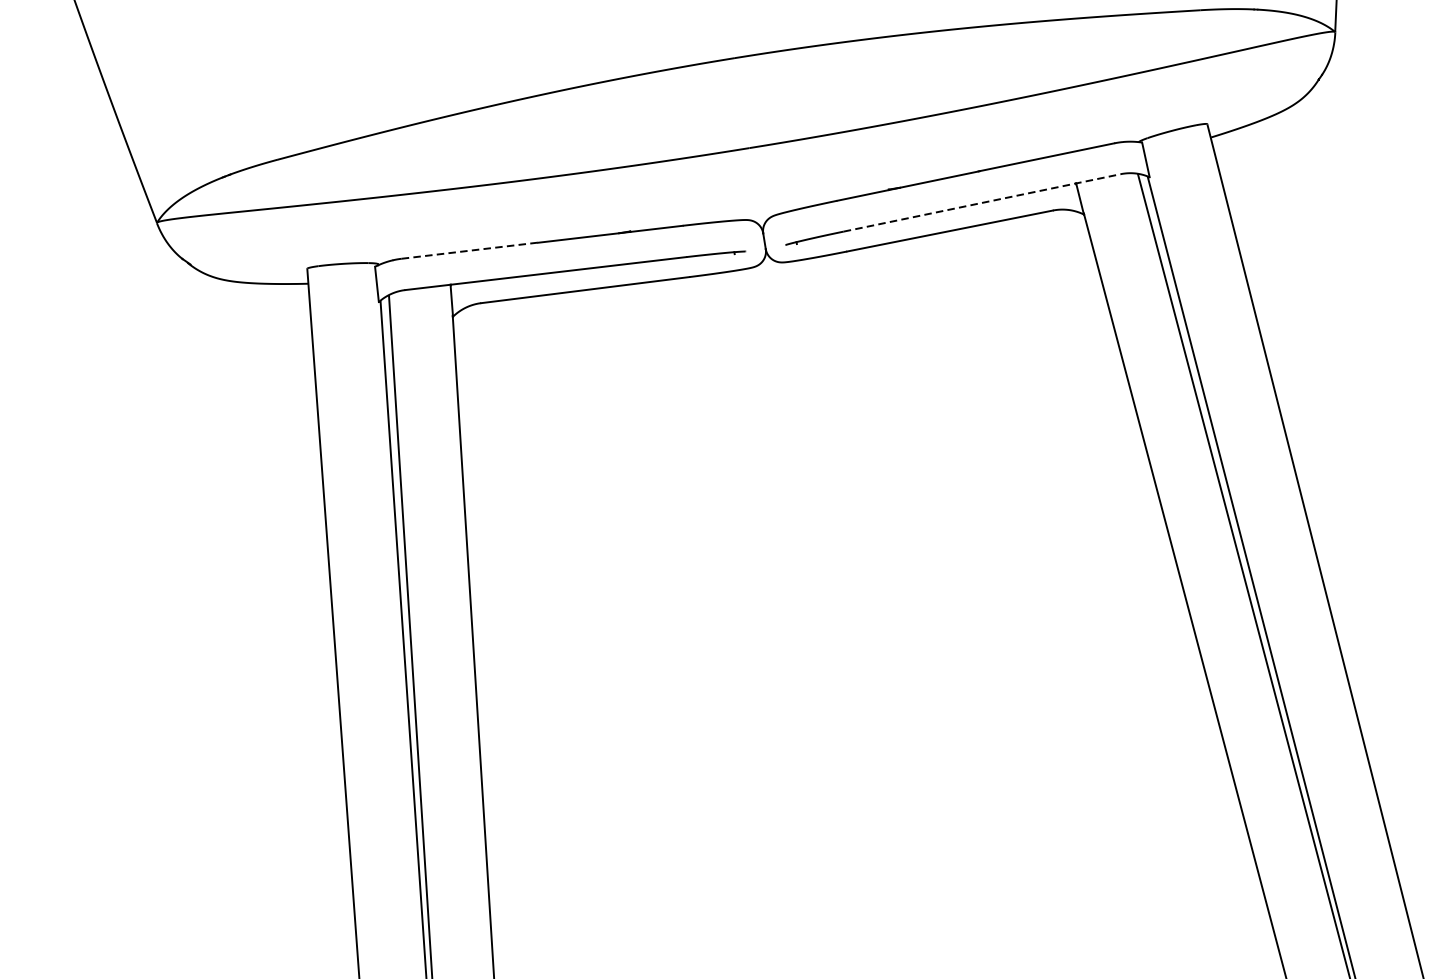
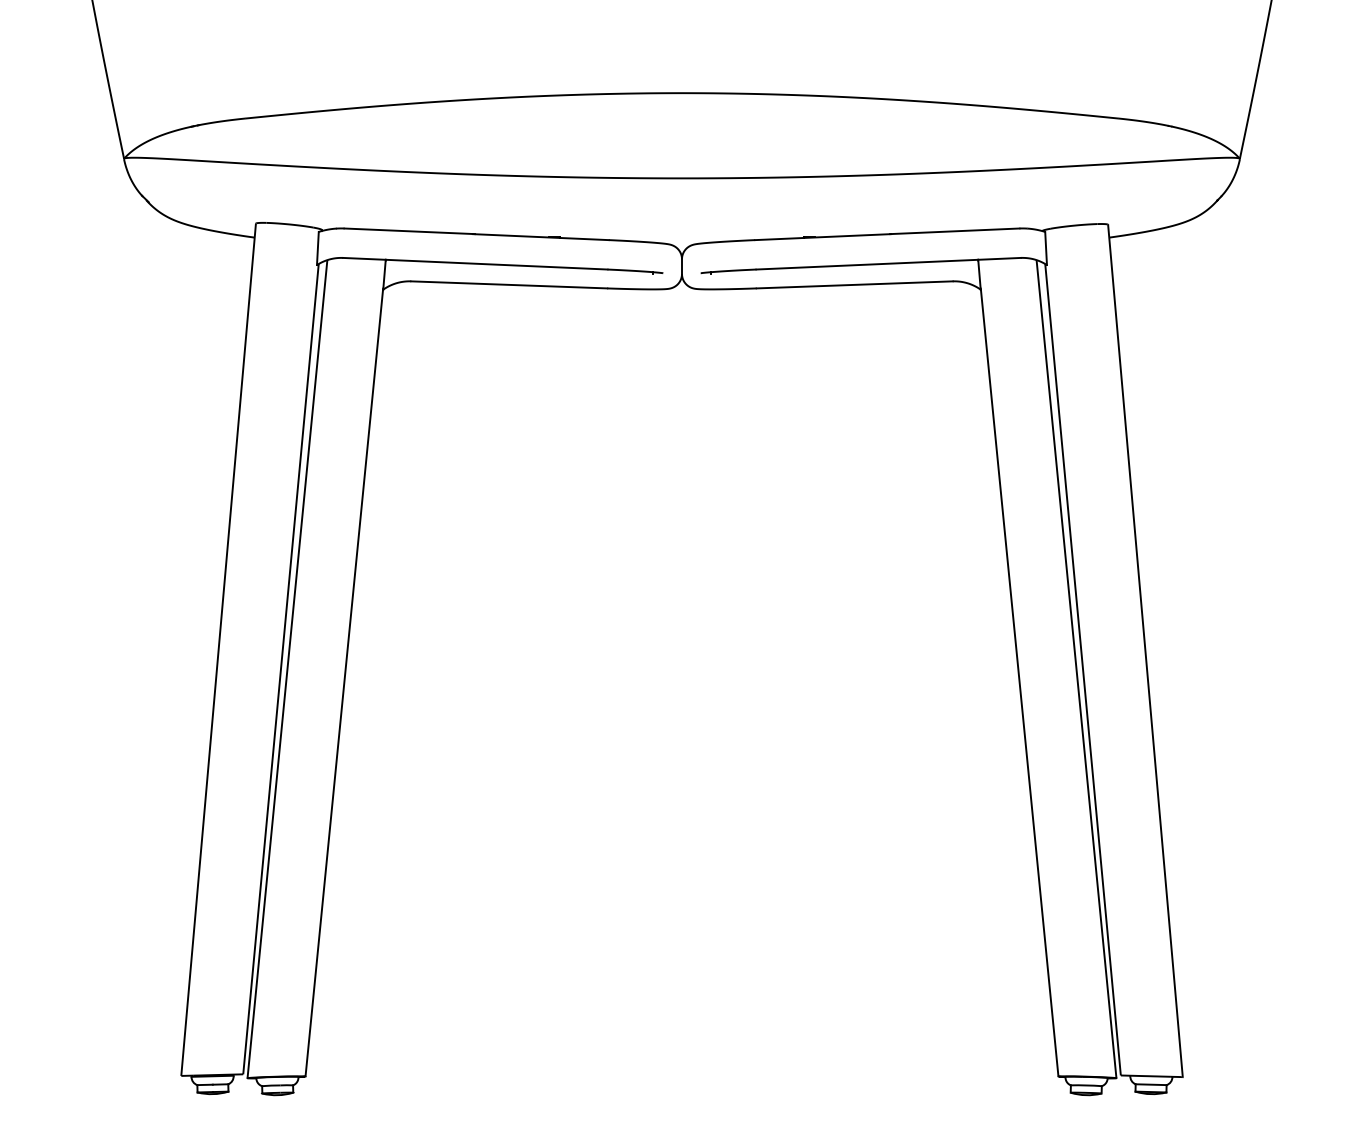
line: (983, 202) -> (889, 263), dashed -> solid
line: (471, 250) -> (410, 231), dashed -> solid

